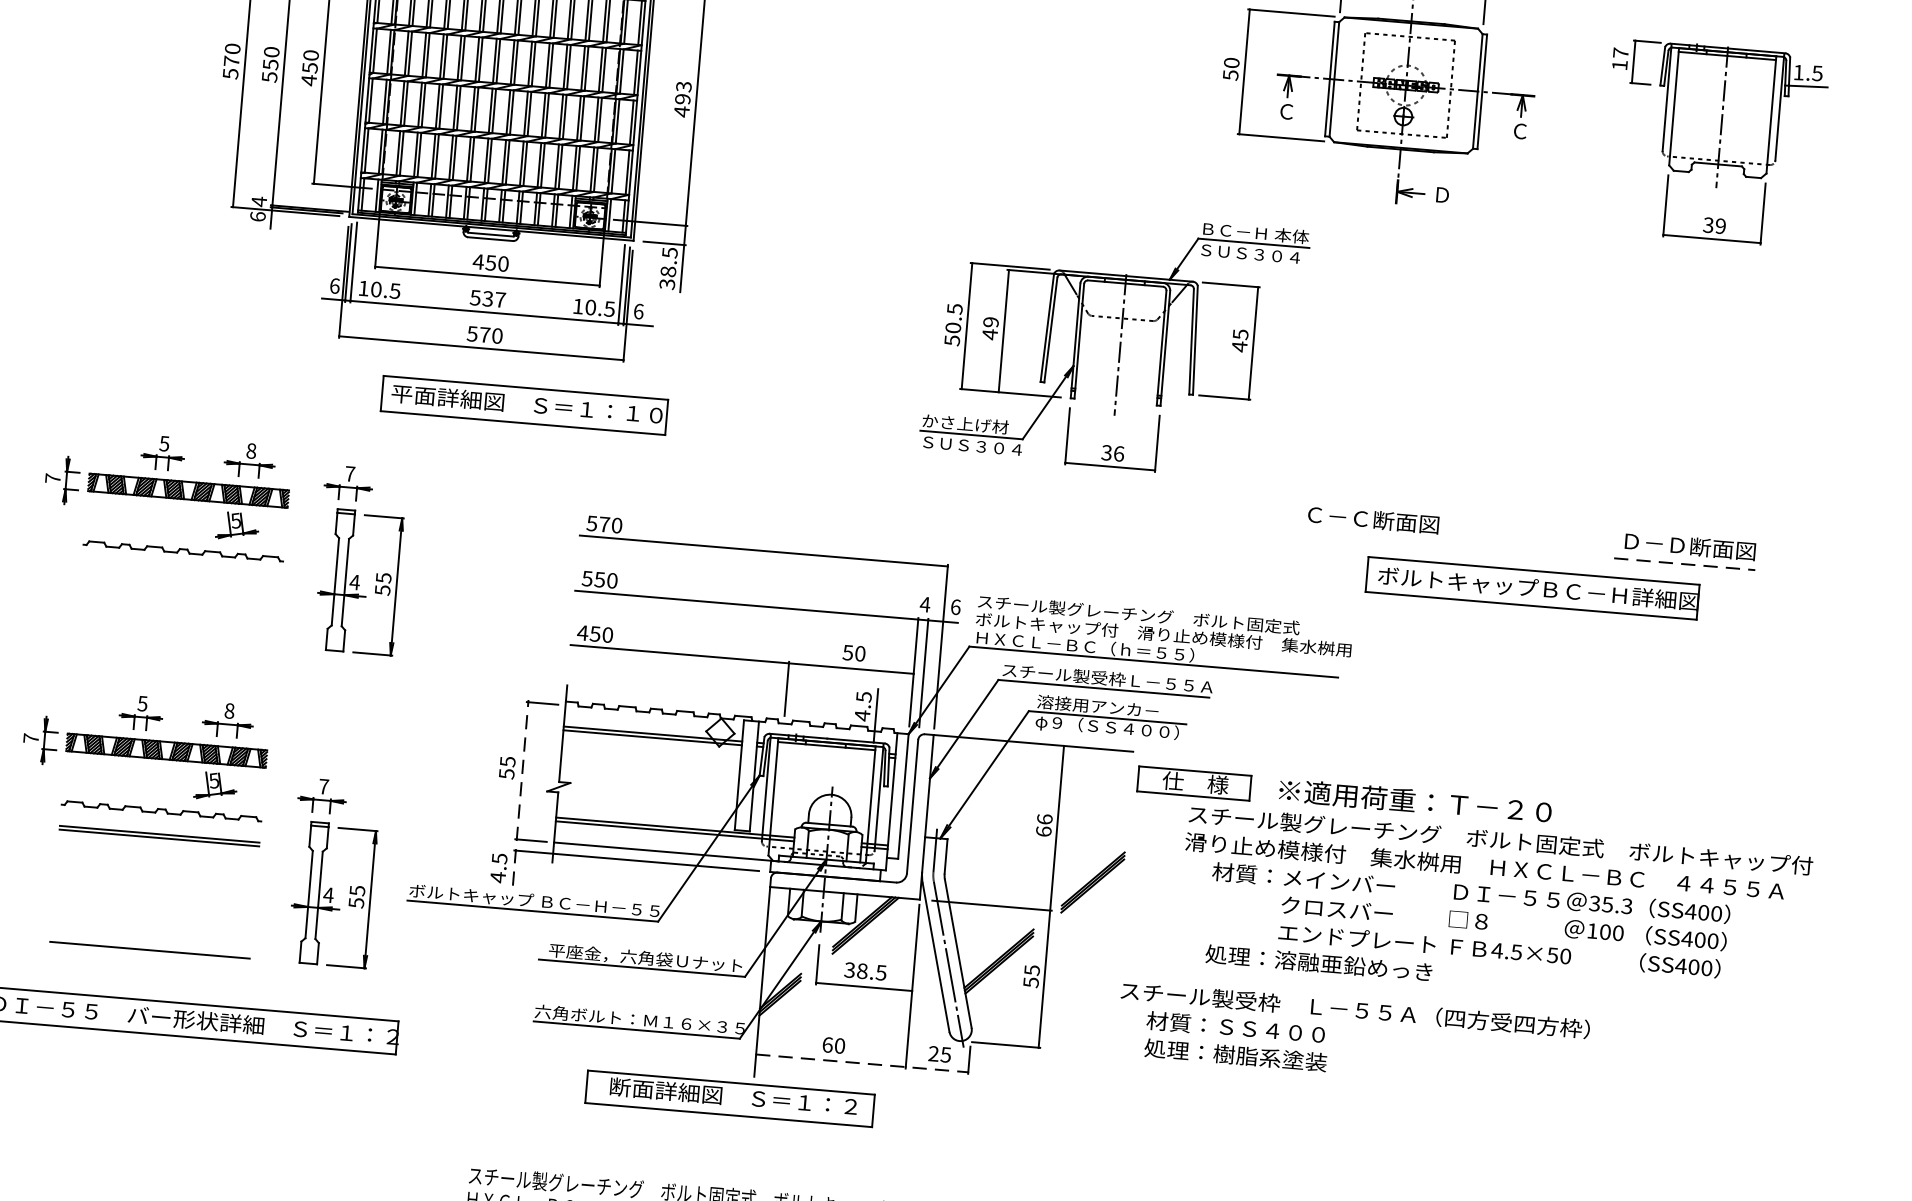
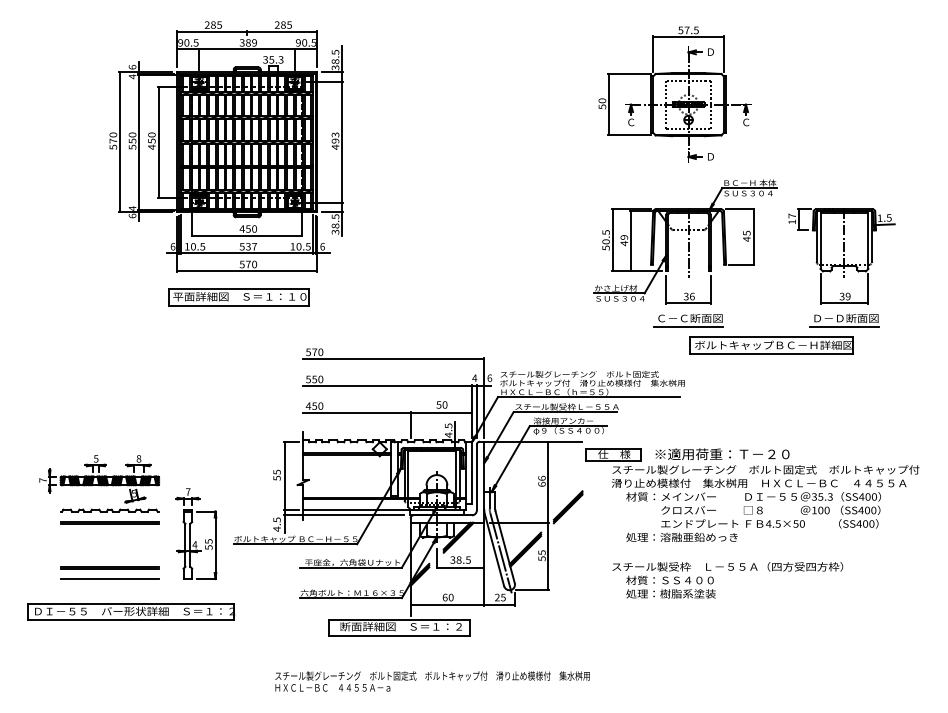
part: (1713, 143) -> (841, 256), moved
part: (1114, 340) -> (685, 241), moved
part: (524, 405) -> (238, 297), moved
part: (167, 494) -> (99, 355), removed
line: (1367, 537) -> (688, 327), added
part: (359, 561) -> (196, 380), removed
line: (1684, 564) -> (844, 327), dashed -> solid
line: (520, 791) -> (284, 486), dashed -> solid
line: (151, 926) -> (109, 567), added
text: (1352, 1037) -> (727, 580), moved
line: (863, 1064) -> (463, 605), dashed -> solid

